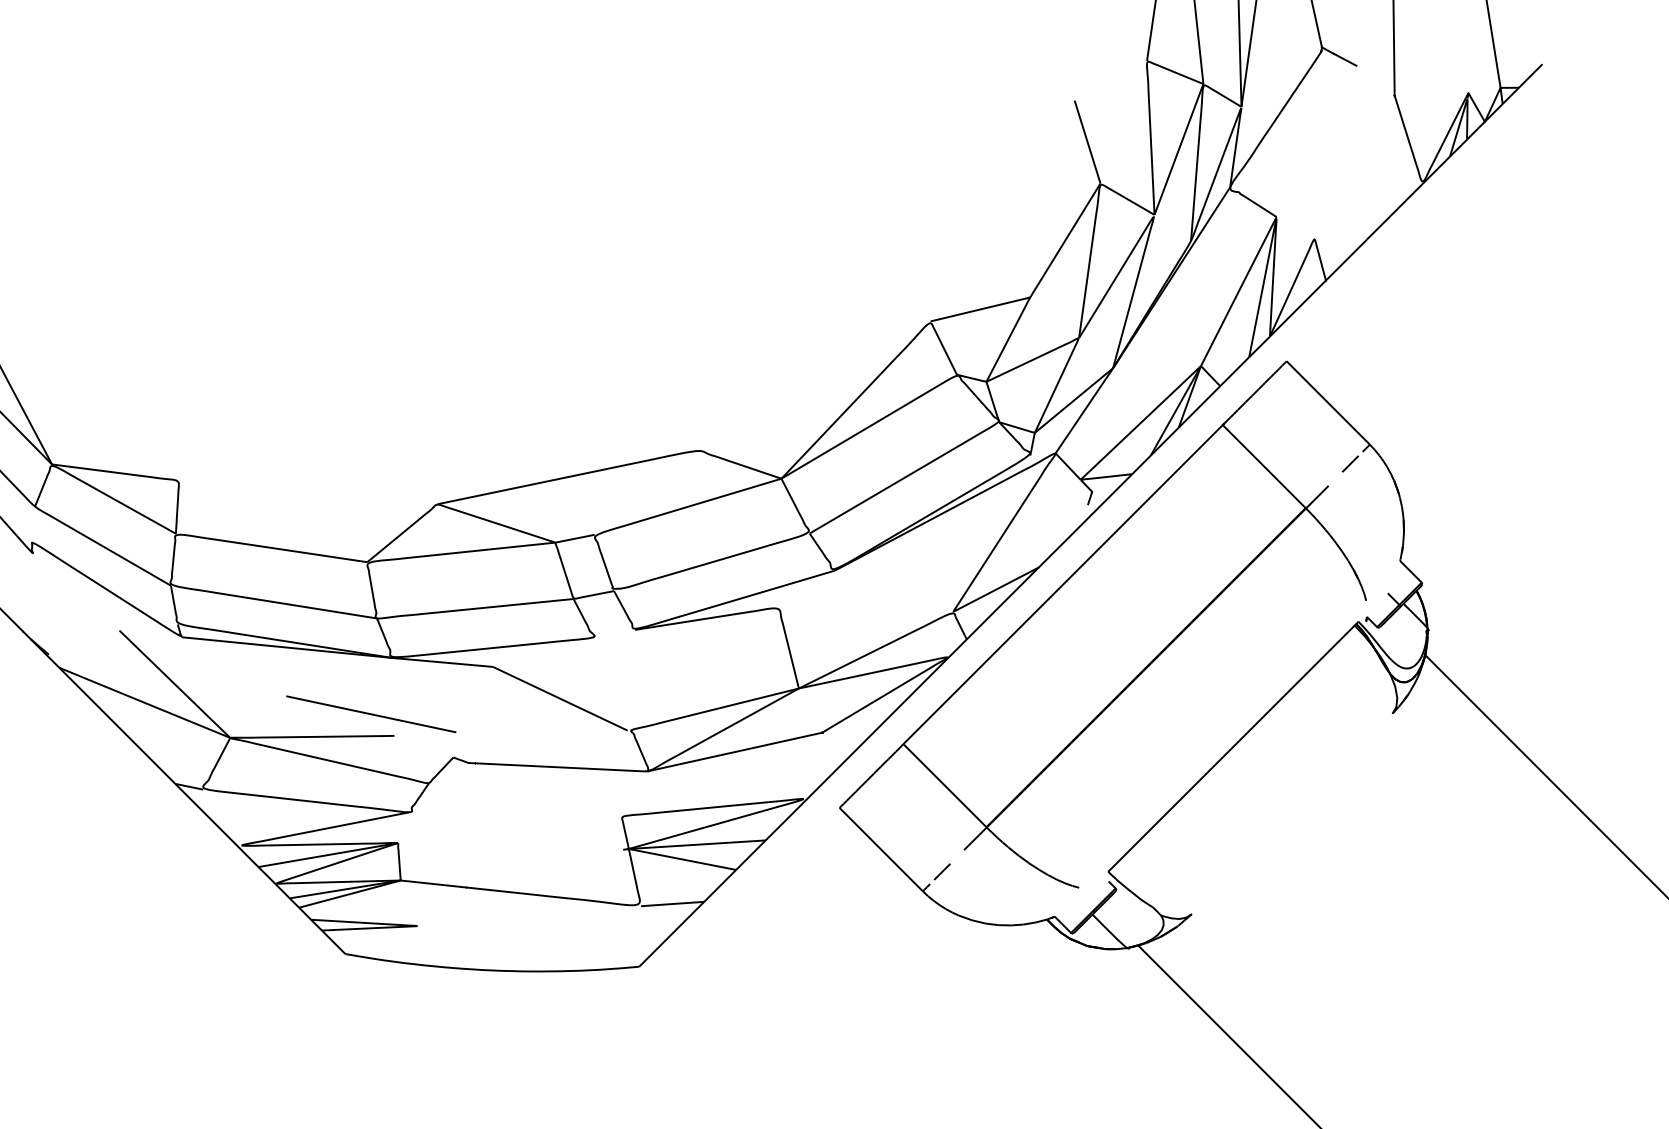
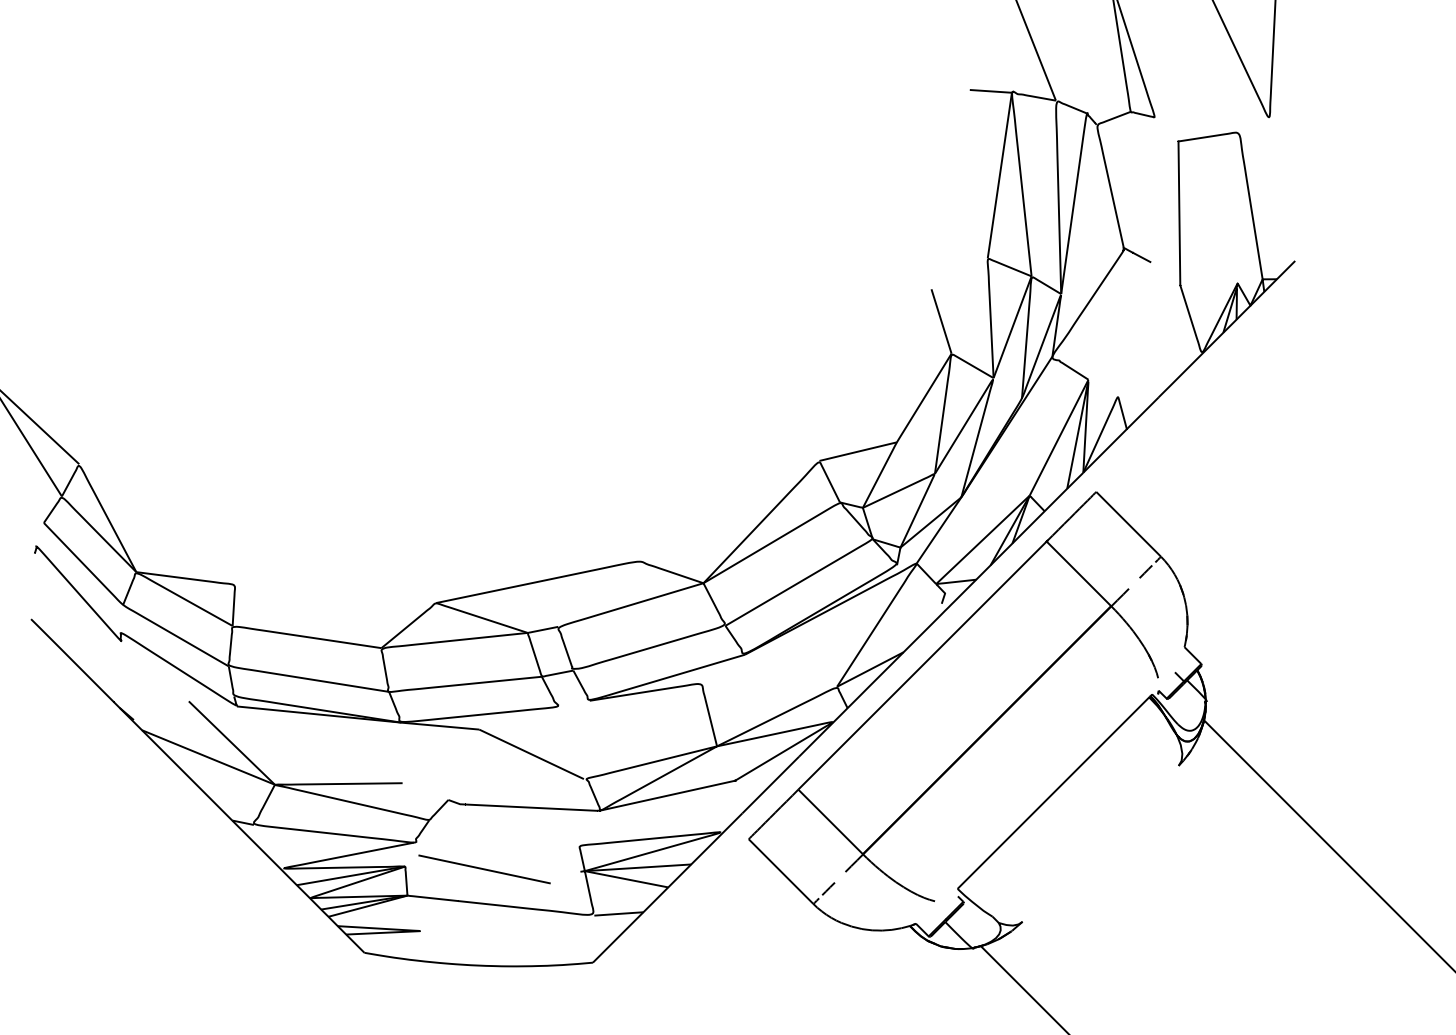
line: (371, 714) -> (484, 869), moved

